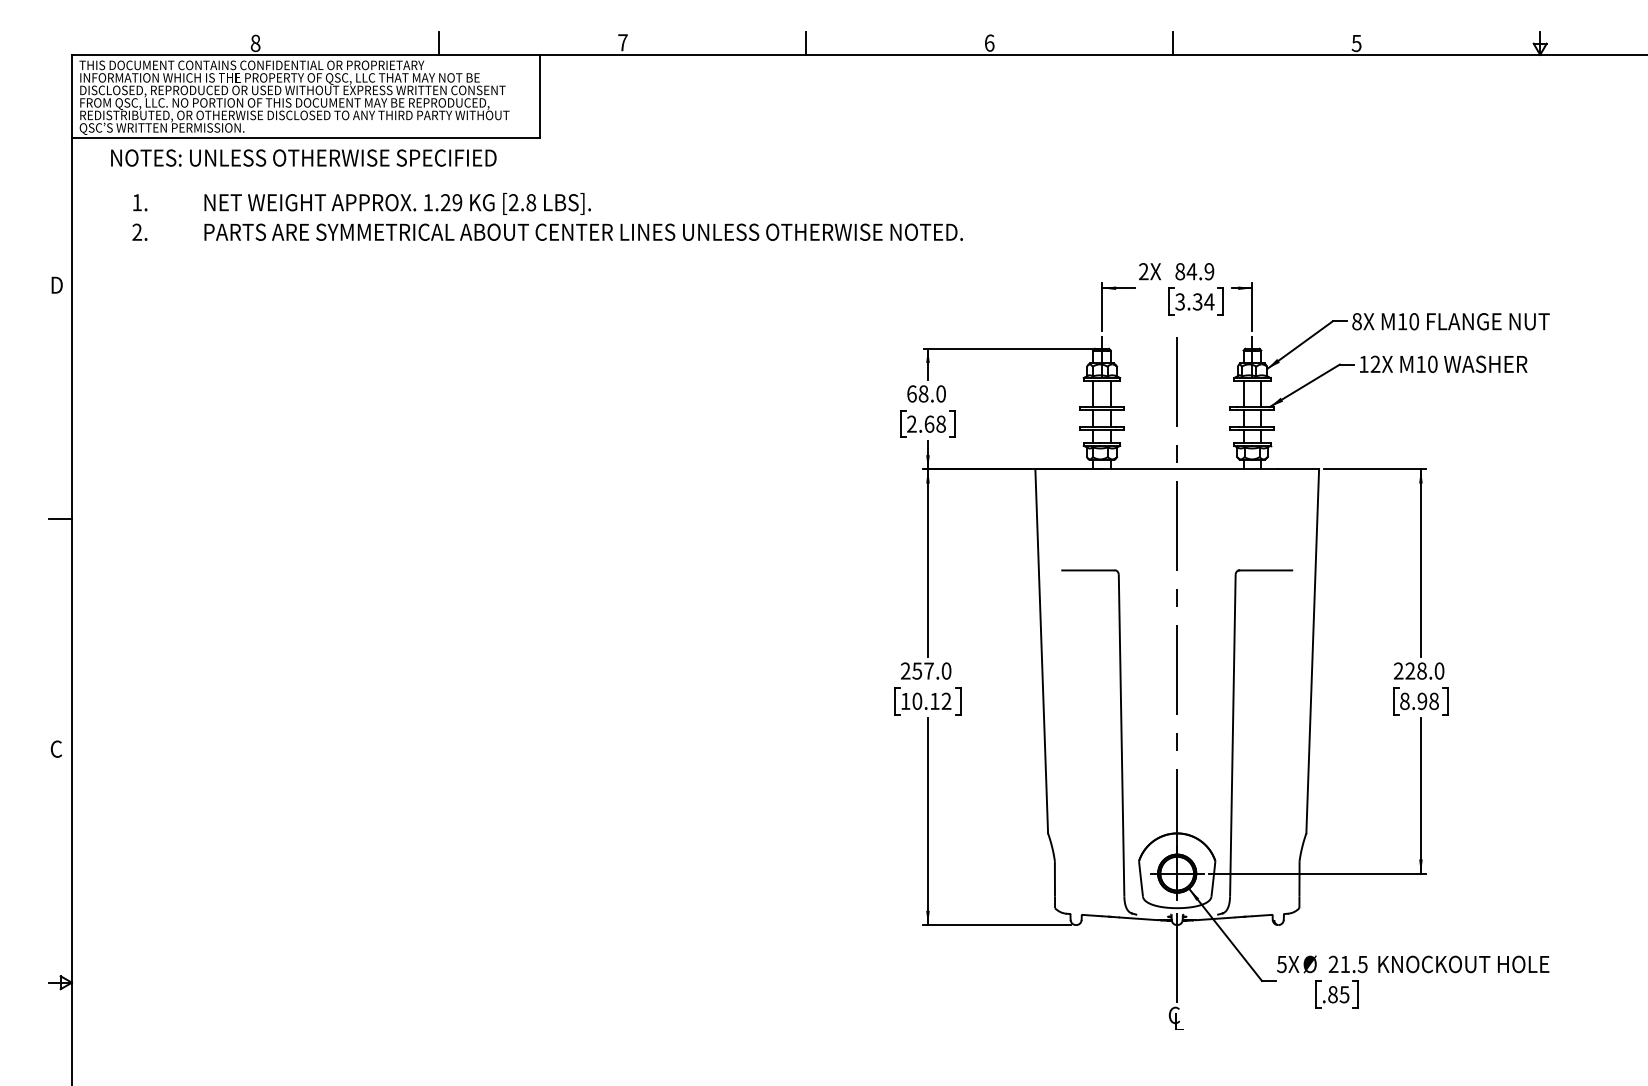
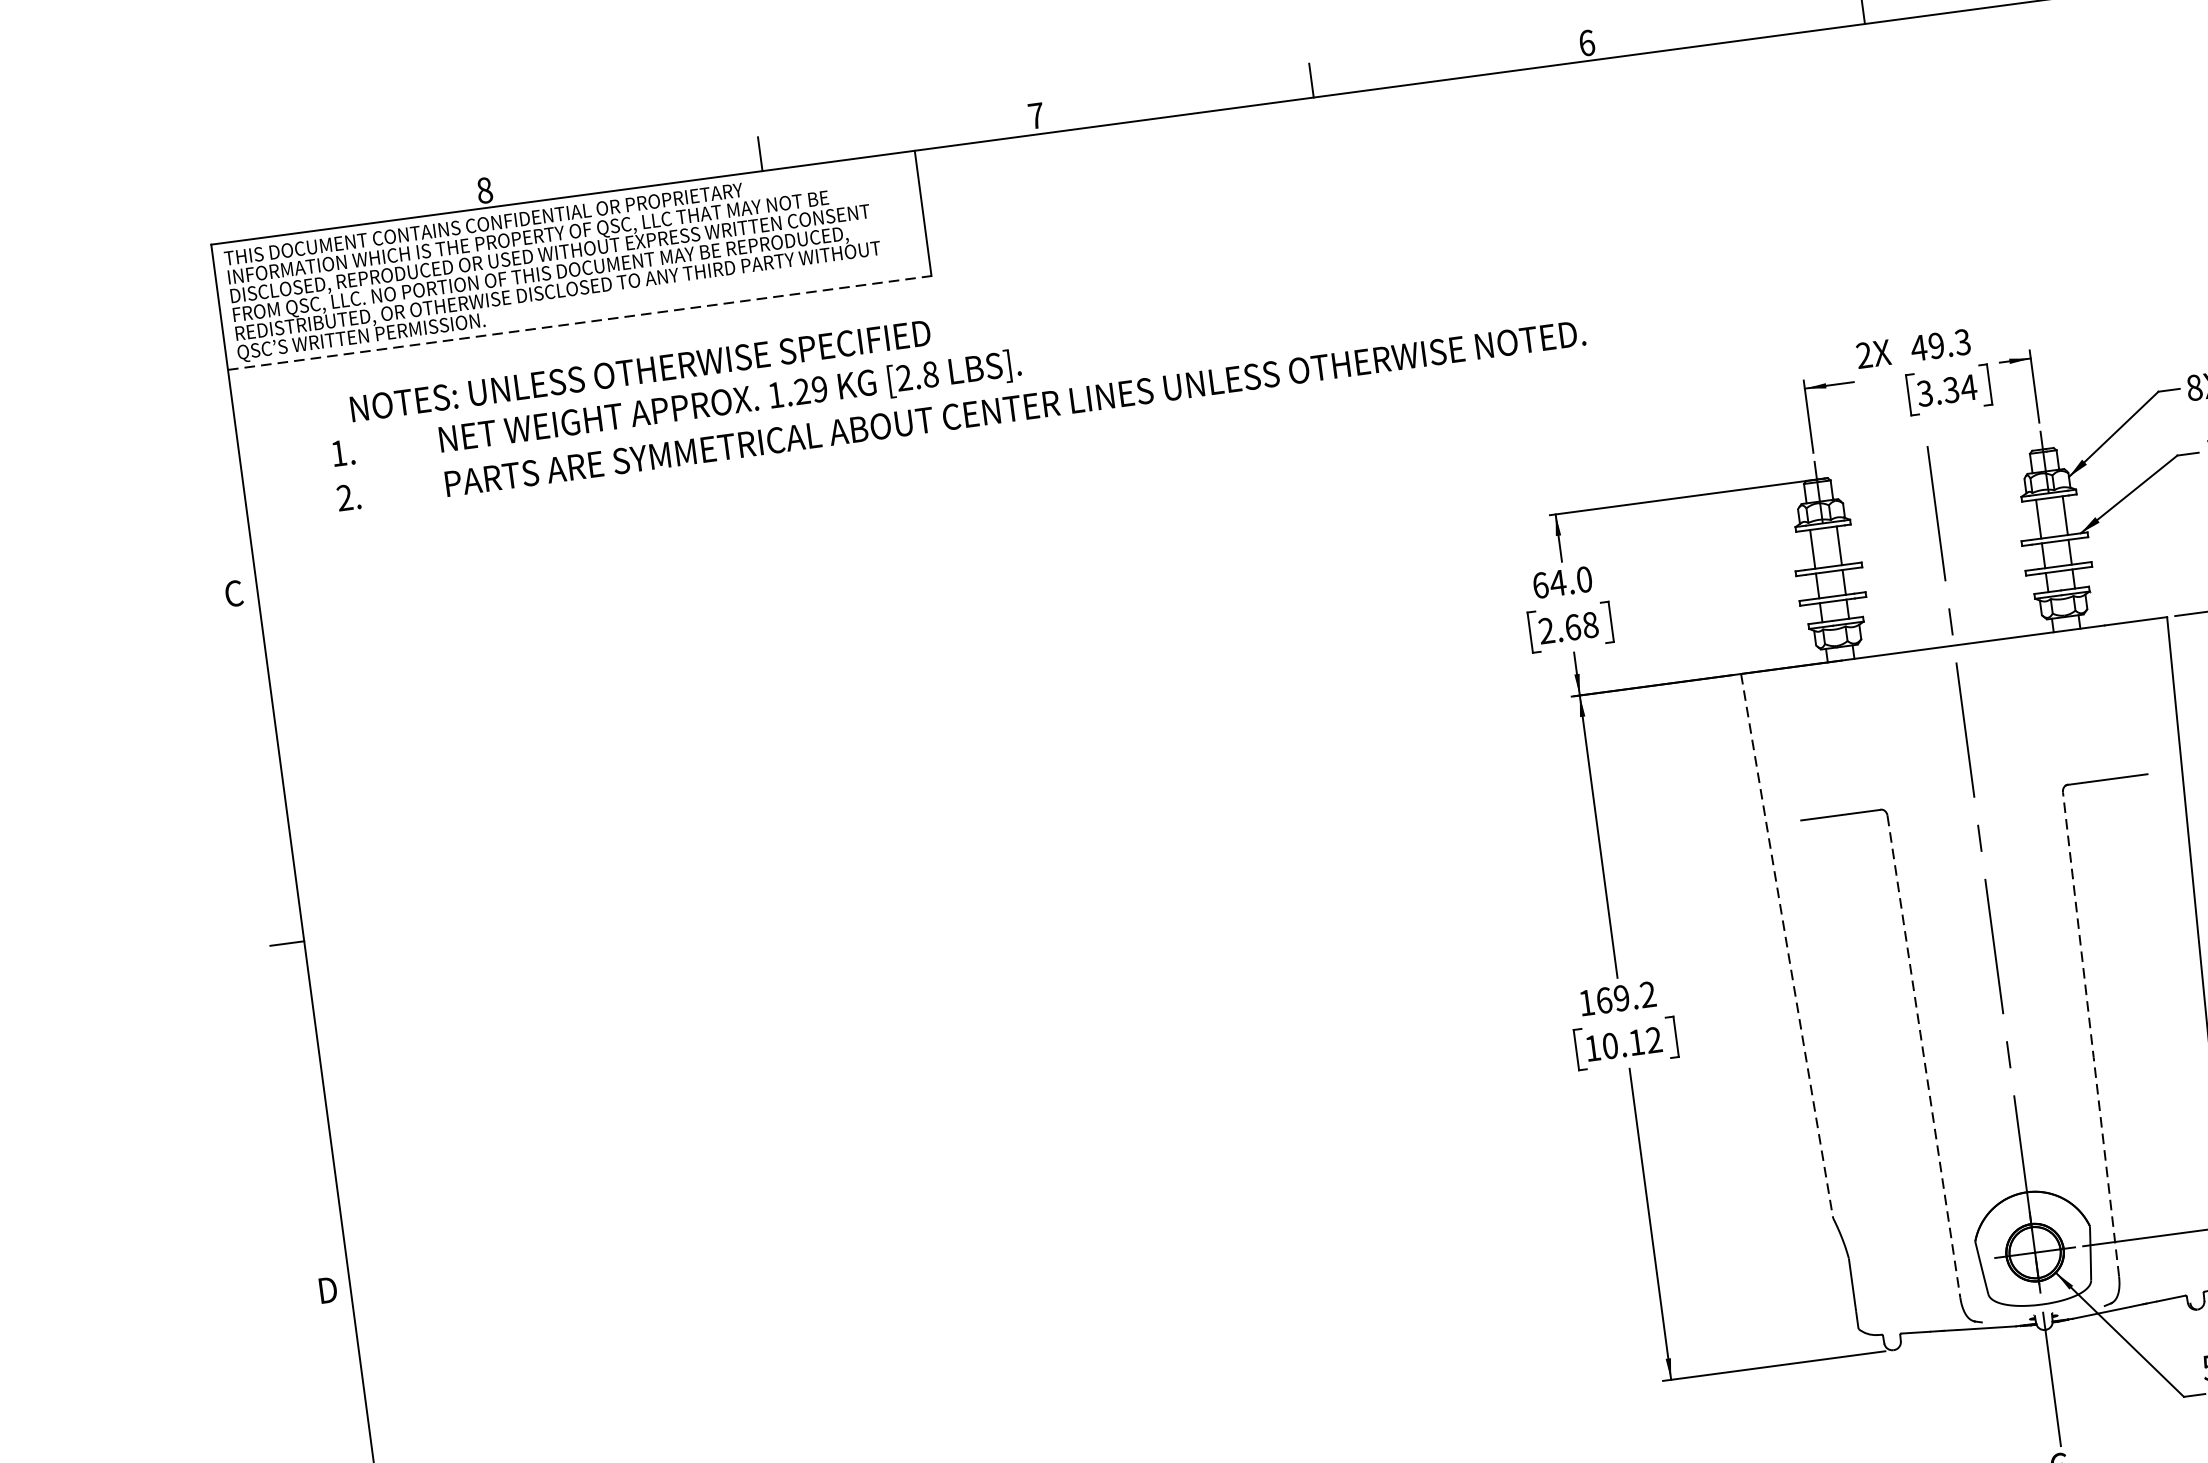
line: (306, 138) -> (580, 323), solid -> dashed
text: (303, 157) -> (640, 370), moved
text: (1194, 271) -> (1940, 344), 84.9 -> 49.3
text: (56, 284) -> (234, 592), D -> C
text: (923, 393) -> (1557, 582), 68.0 -> 64.0
line: (1041, 651) -> (1786, 946), solid -> dashed
text: (925, 670) -> (1616, 998), 257.0 -> 169.2
line: (1121, 735) -> (1923, 1056), solid -> dashed
line: (1232, 736) -> (2090, 1035), solid -> dashed
text: (56, 748) -> (327, 1289), C -> D

